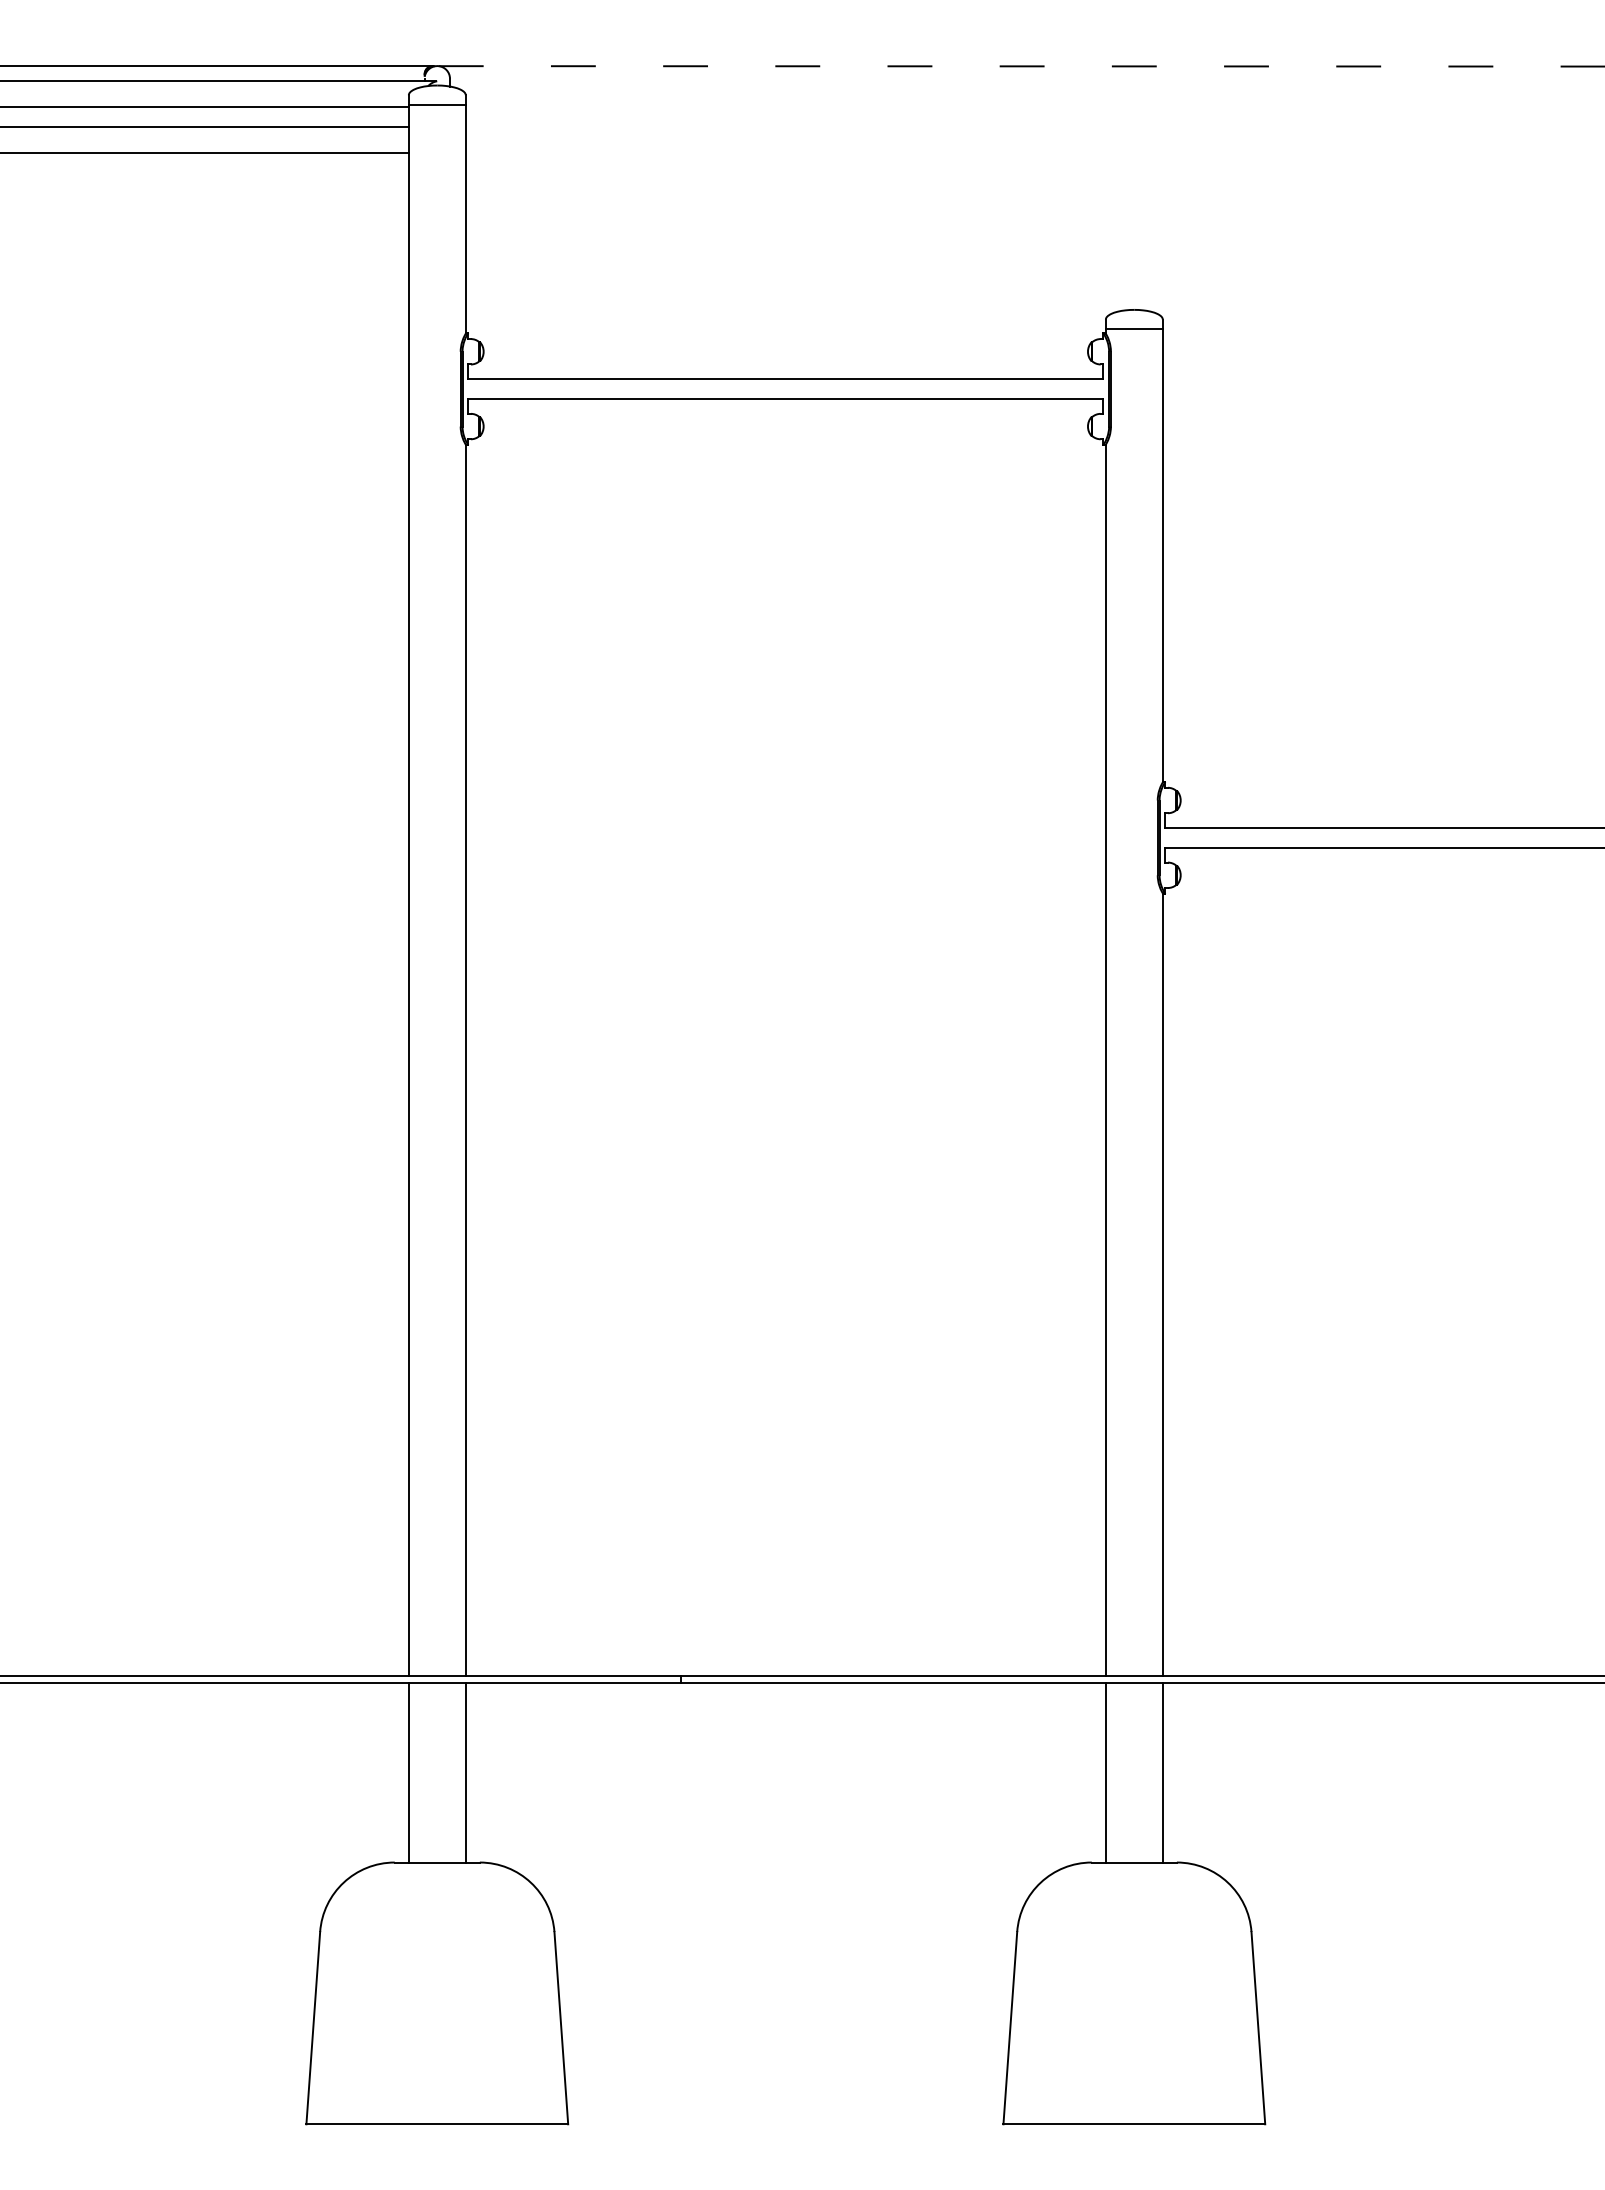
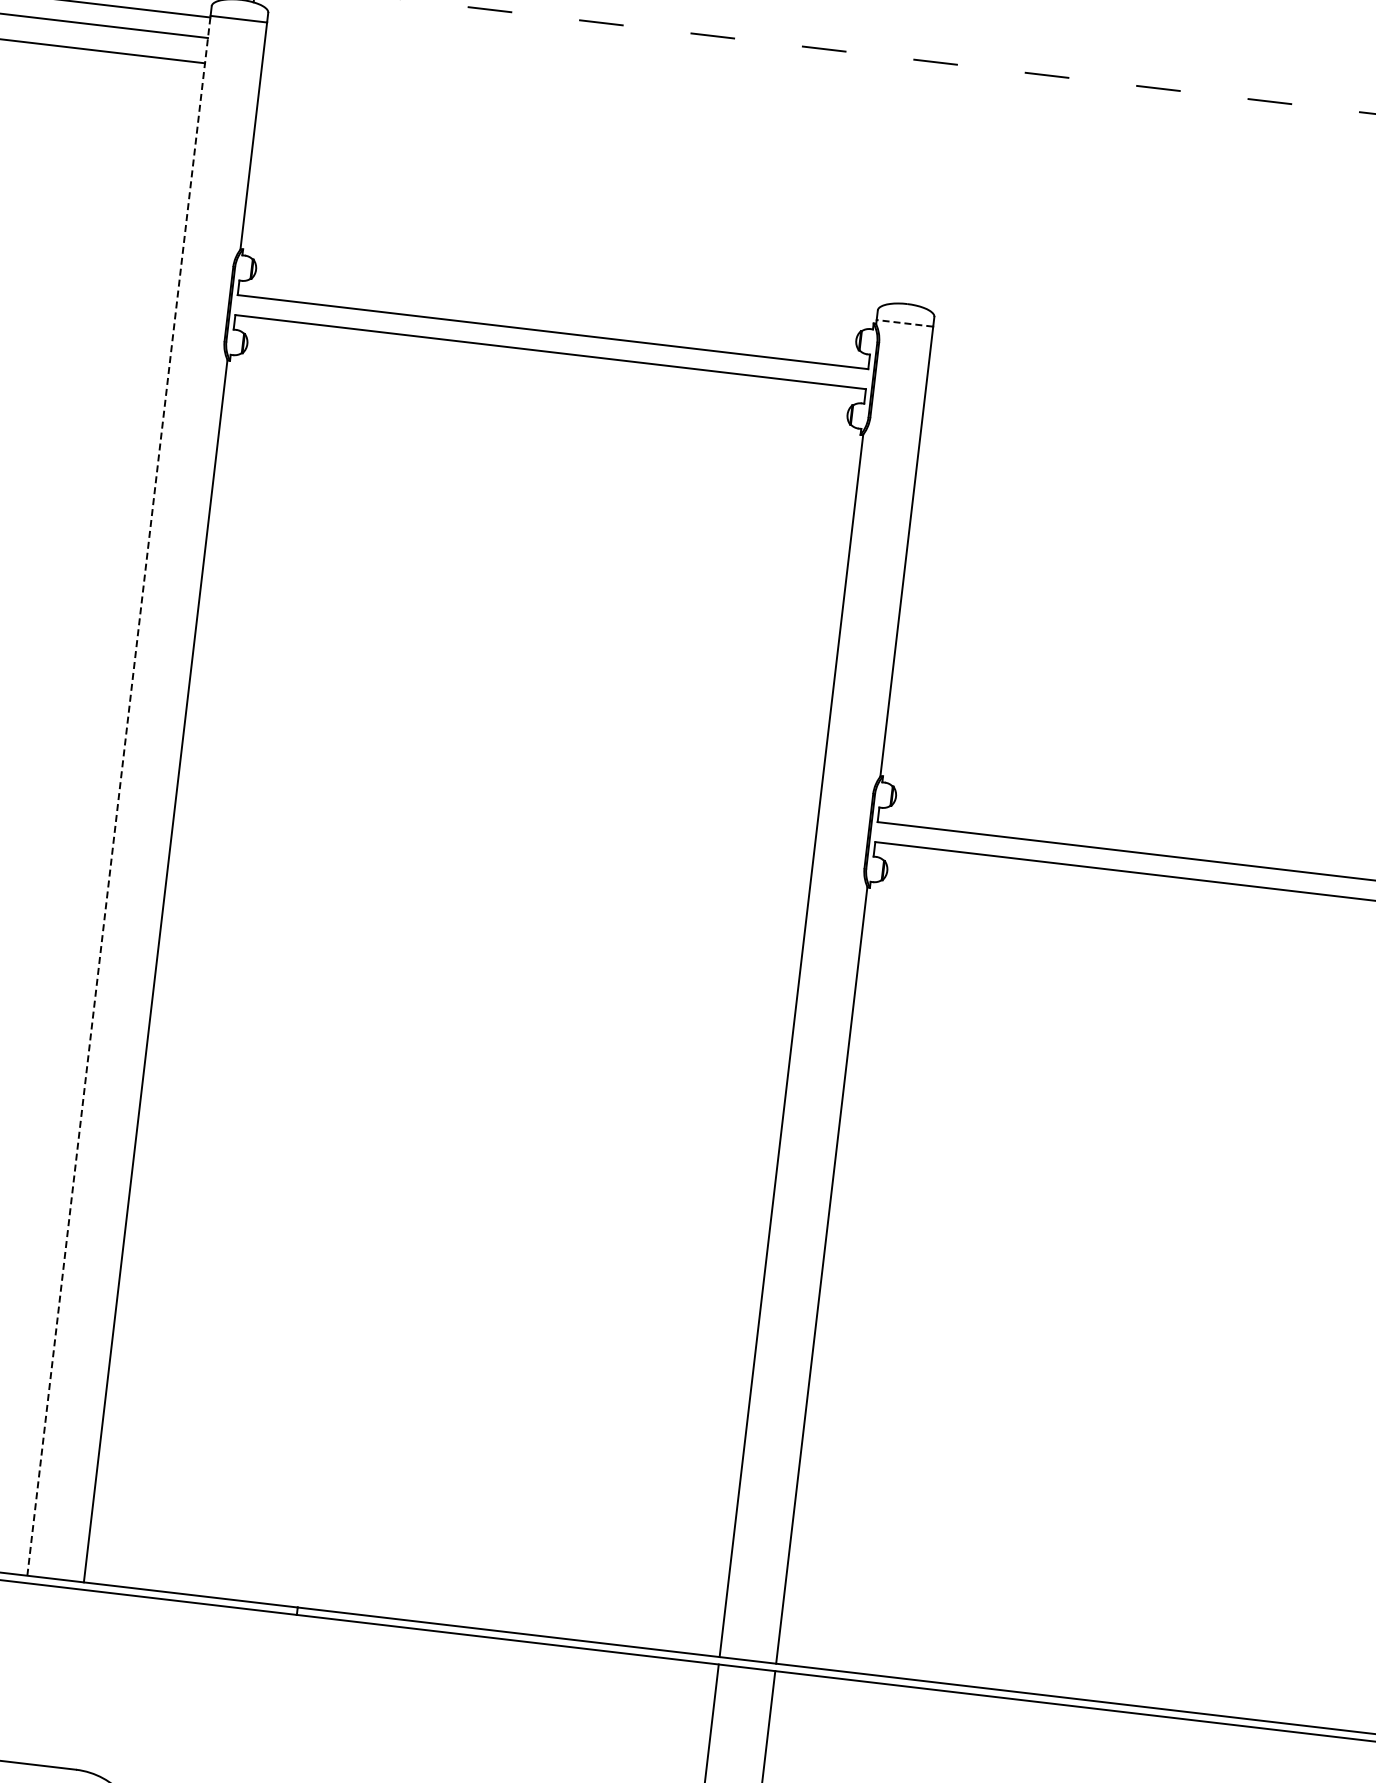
line: (1133, 329) -> (904, 323), solid -> dashed
line: (408, 889) -> (118, 795), solid -> dashed
line: (408, 1772) -> (15, 1671), removed
line: (465, 1772) -> (72, 1678), removed

